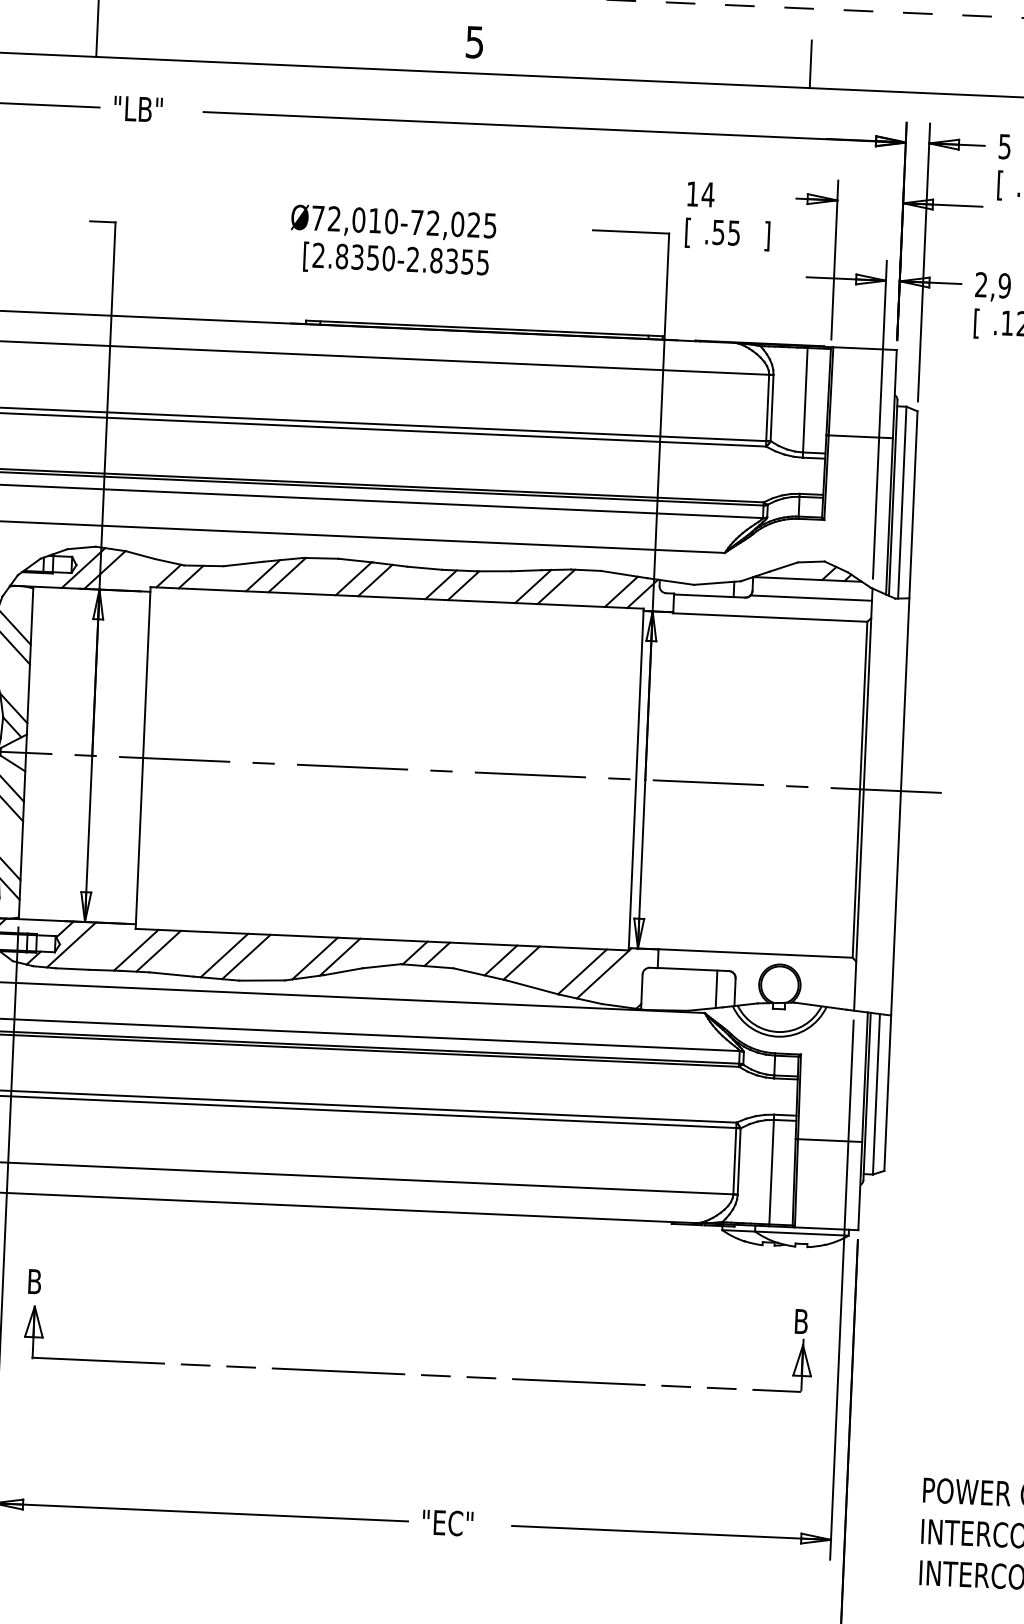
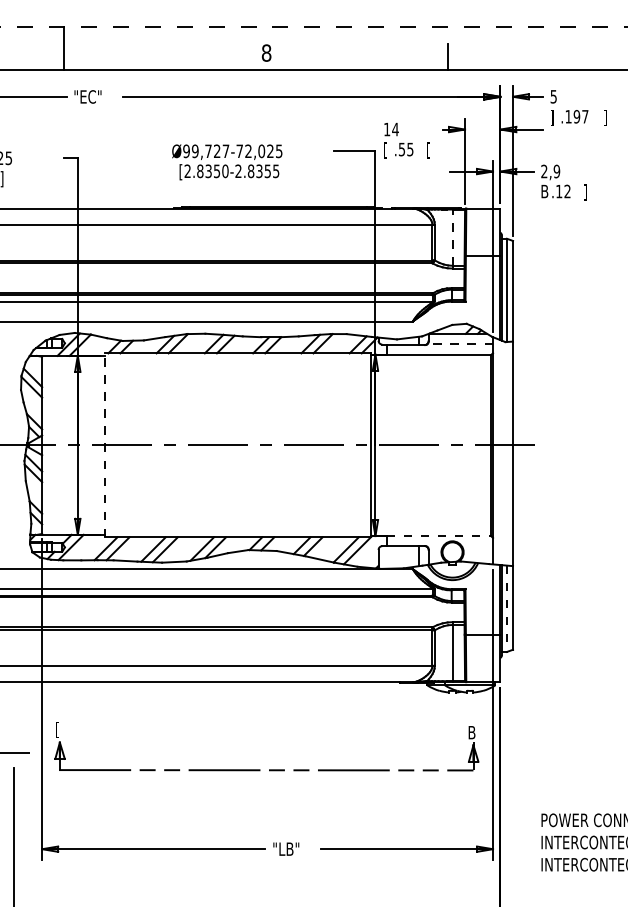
text: (474, 41) -> (266, 52), 5 -> 8
text: (145, 108) -> (91, 96), "LB" -> "EC"
text: (1000, 185) -> (552, 117), [ -> ]
text: (355, 220) -> (206, 151), Ø72,010-72,025 -> Ø99,727-72,025
text: (767, 236) -> (428, 150), ] -> [
text: (979, 323) -> (544, 192), [ -> B
line: (805, 399) -> (452, 237), solid -> dashed
line: (811, 597) -> (460, 343), solid -> dashed
line: (143, 758) -> (105, 445), solid -> dashed
line: (756, 952) -> (439, 535), solid -> dashed
line: (875, 1095) -> (506, 609), solid -> dashed
text: (35, 1282) -> (59, 729), B -> [
text: (454, 1522) -> (290, 848), "EC" -> "LB"

